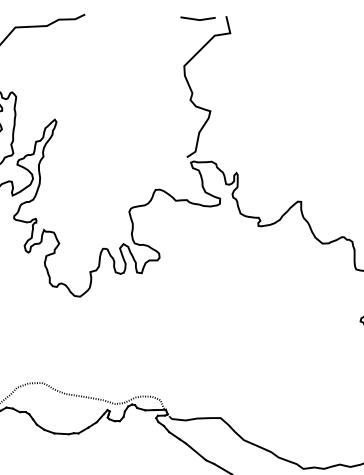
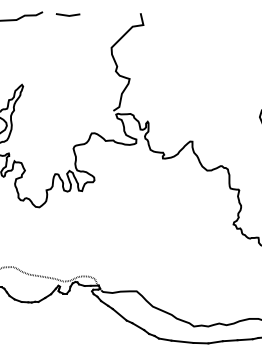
line: (197, 18) -> (67, 14), moved

